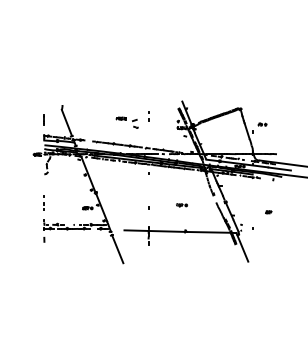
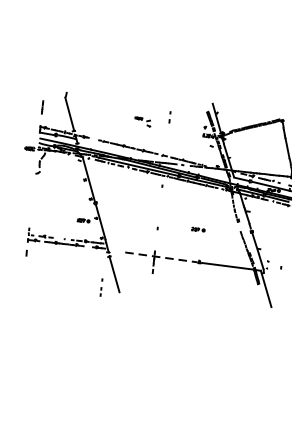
part: (126, 122) -> (142, 121), size x0.6
line: (43, 202) -> (100, 286), moved
line: (154, 231) -> (161, 257), solid -> dashed

